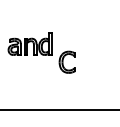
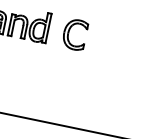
part: (66, 61) -> (73, 33), moved

